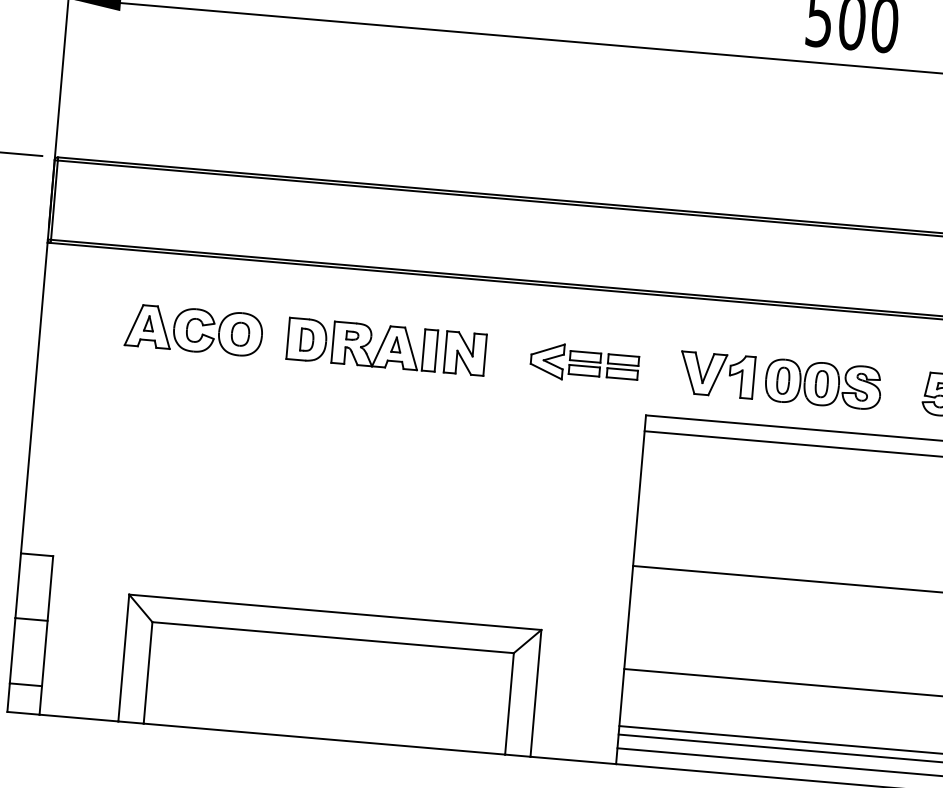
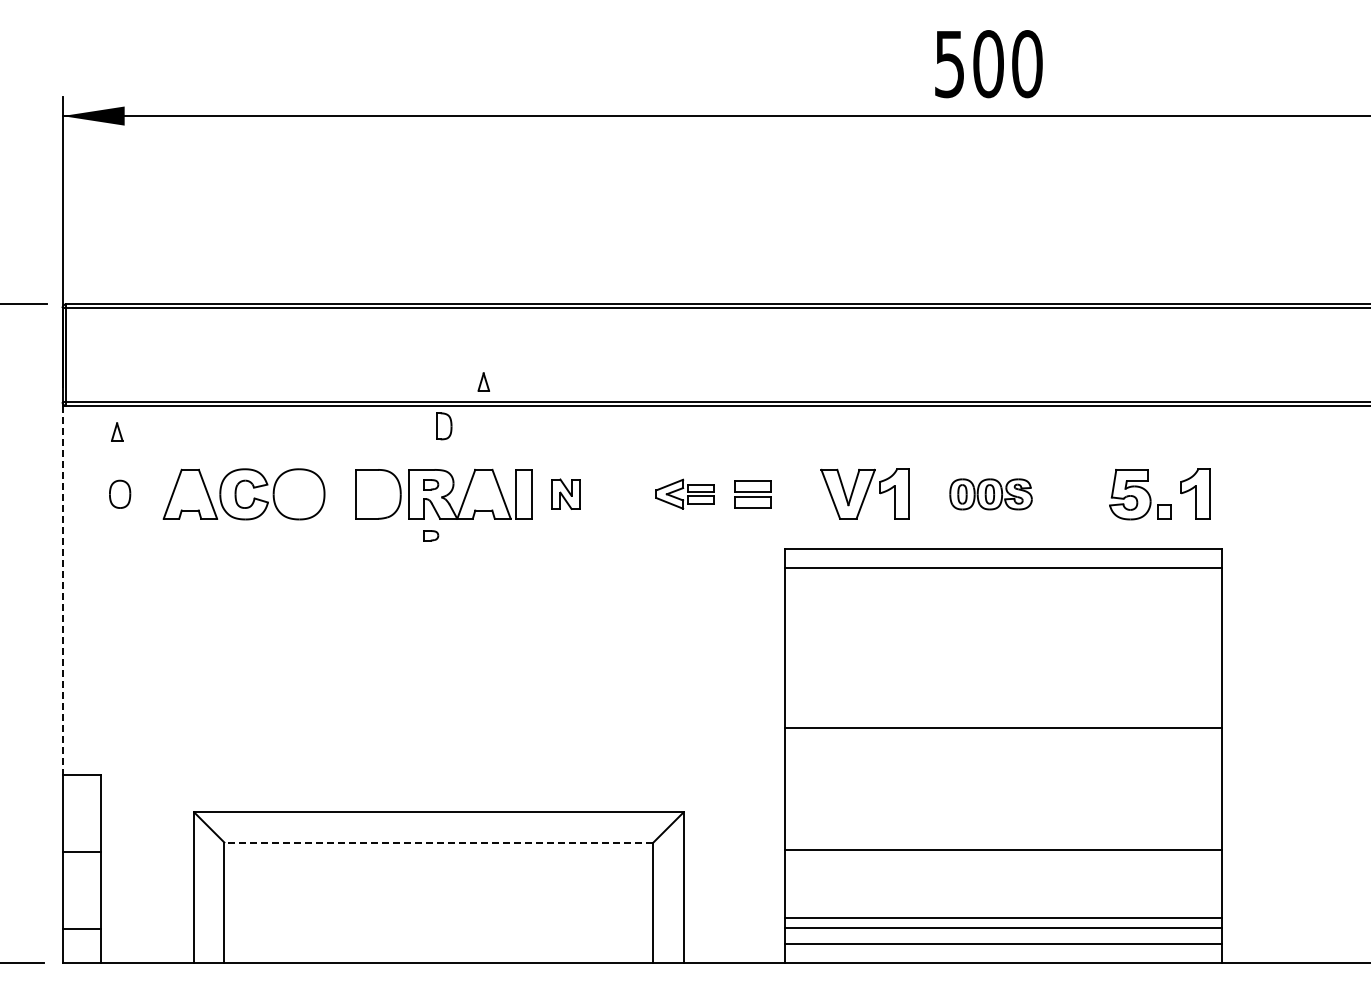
part: (149, 323) -> (117, 431), moved
part: (240, 333) -> (120, 493), moved
part: (307, 340) -> (444, 426), moved
part: (396, 344) -> (483, 381), moved
part: (465, 352) -> (566, 493), size x0.6
part: (565, 361) -> (684, 493), size x0.7
part: (349, 378) -> (431, 535), added
part: (822, 384) -> (990, 494), size x0.6
line: (34, 398) -> (62, 590), solid -> dashed
line: (332, 637) -> (438, 842), solid -> dashed

